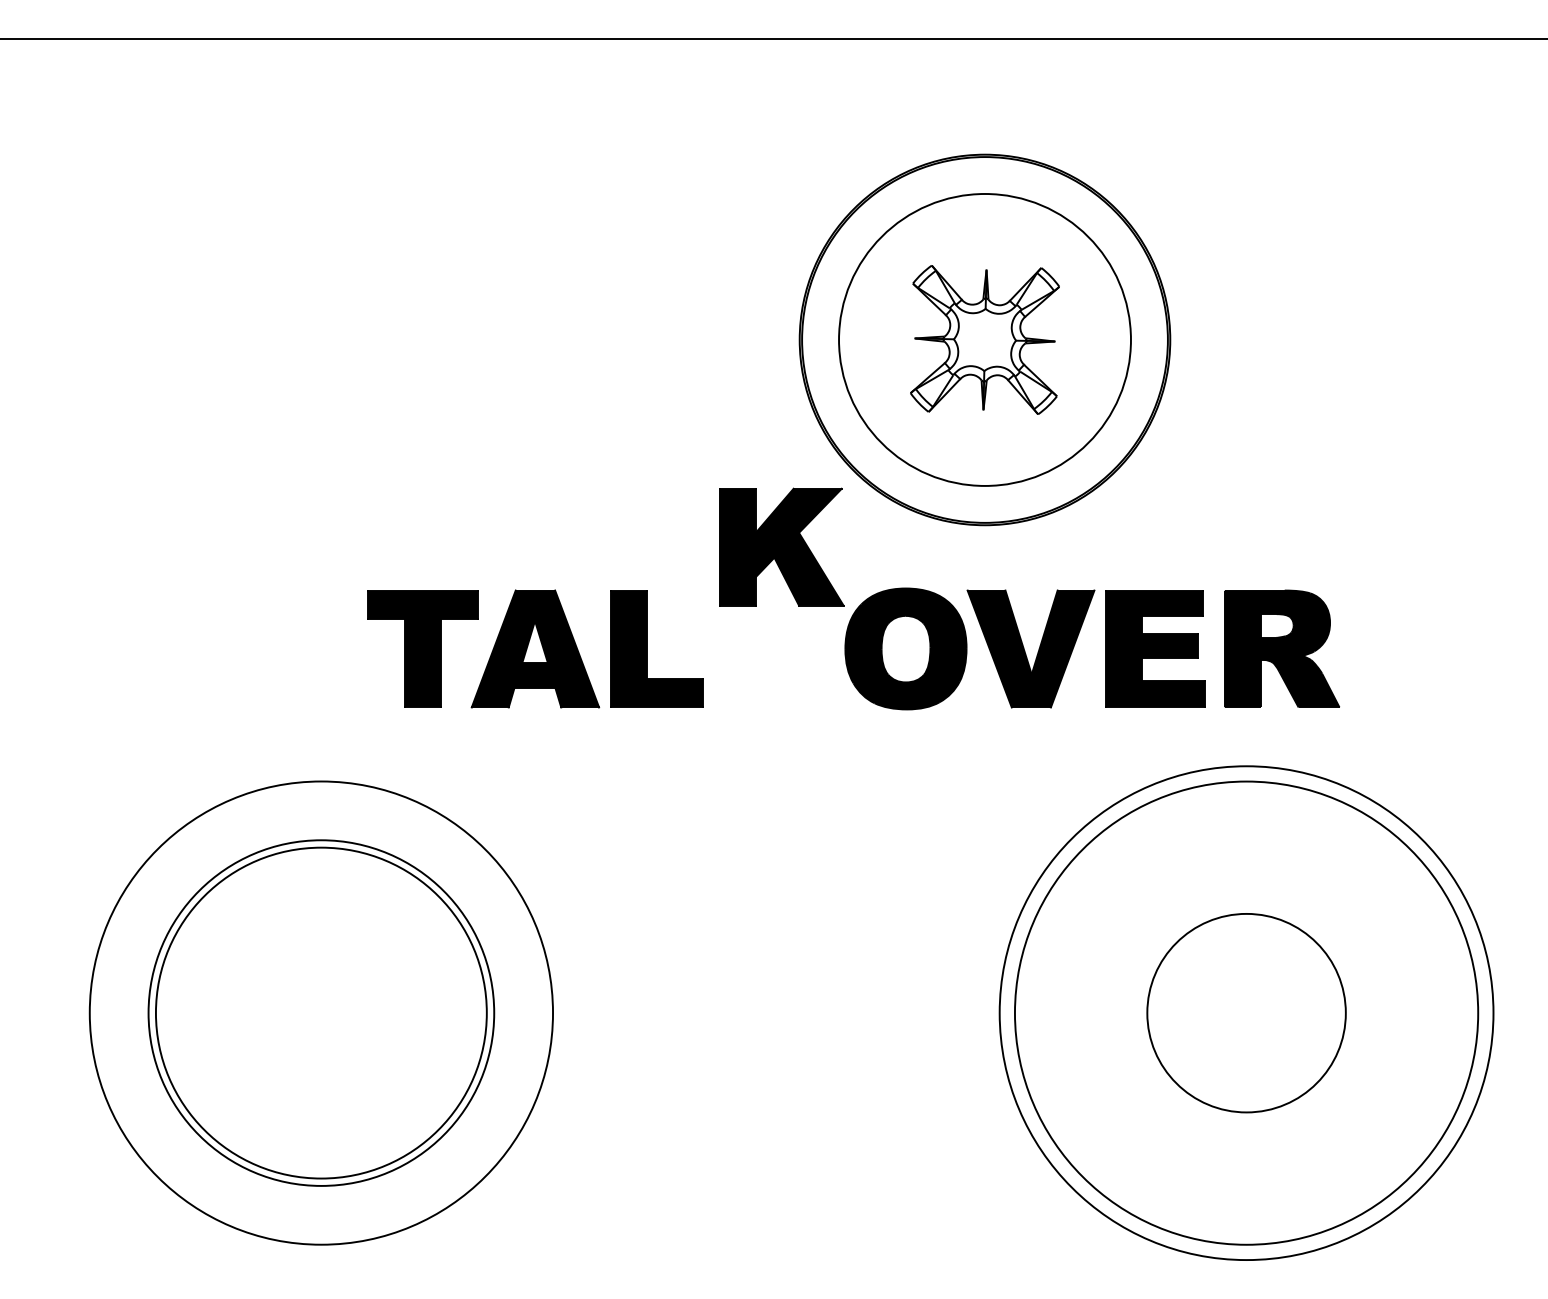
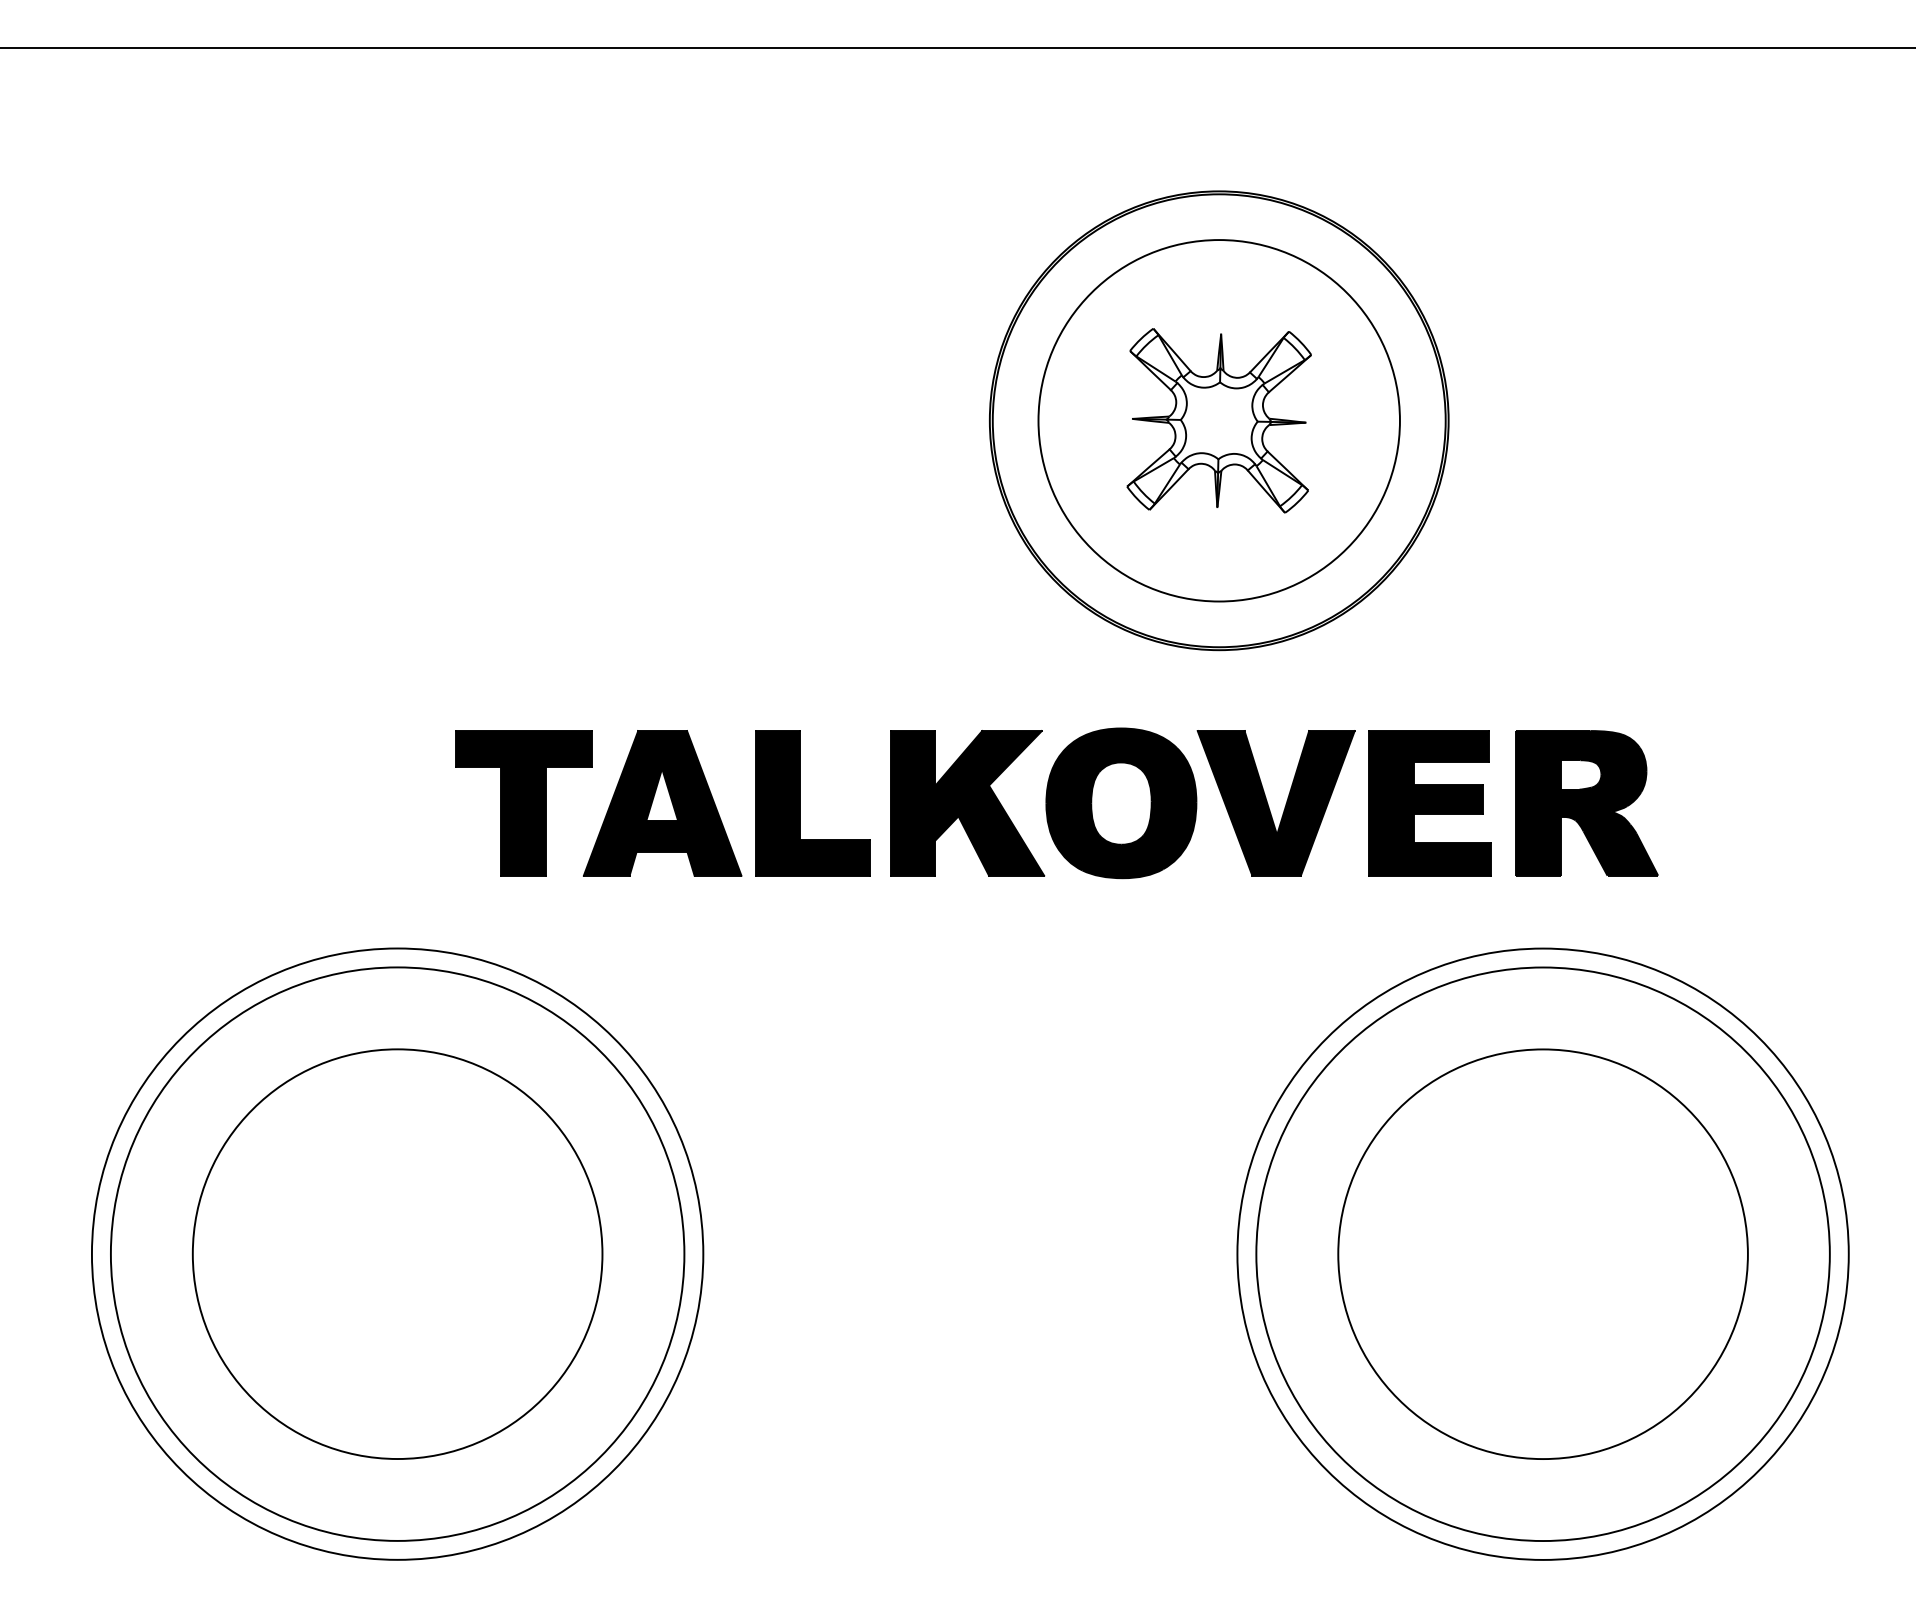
part: (781, 547) -> (967, 803), moved
circle: (321, 1012) -> (397, 1253), size x1.43
circle: (1246, 1013) -> (1542, 1254), size x1.67

